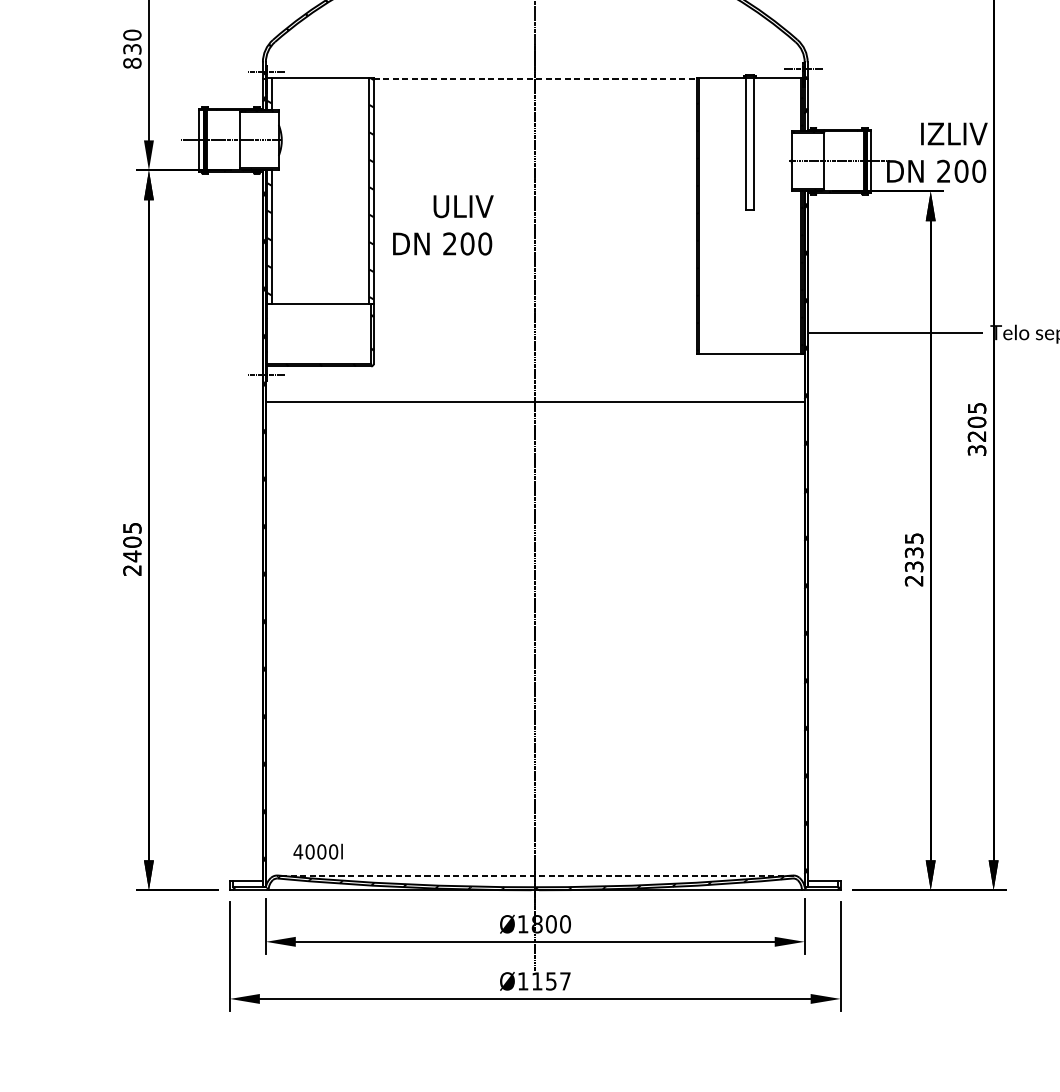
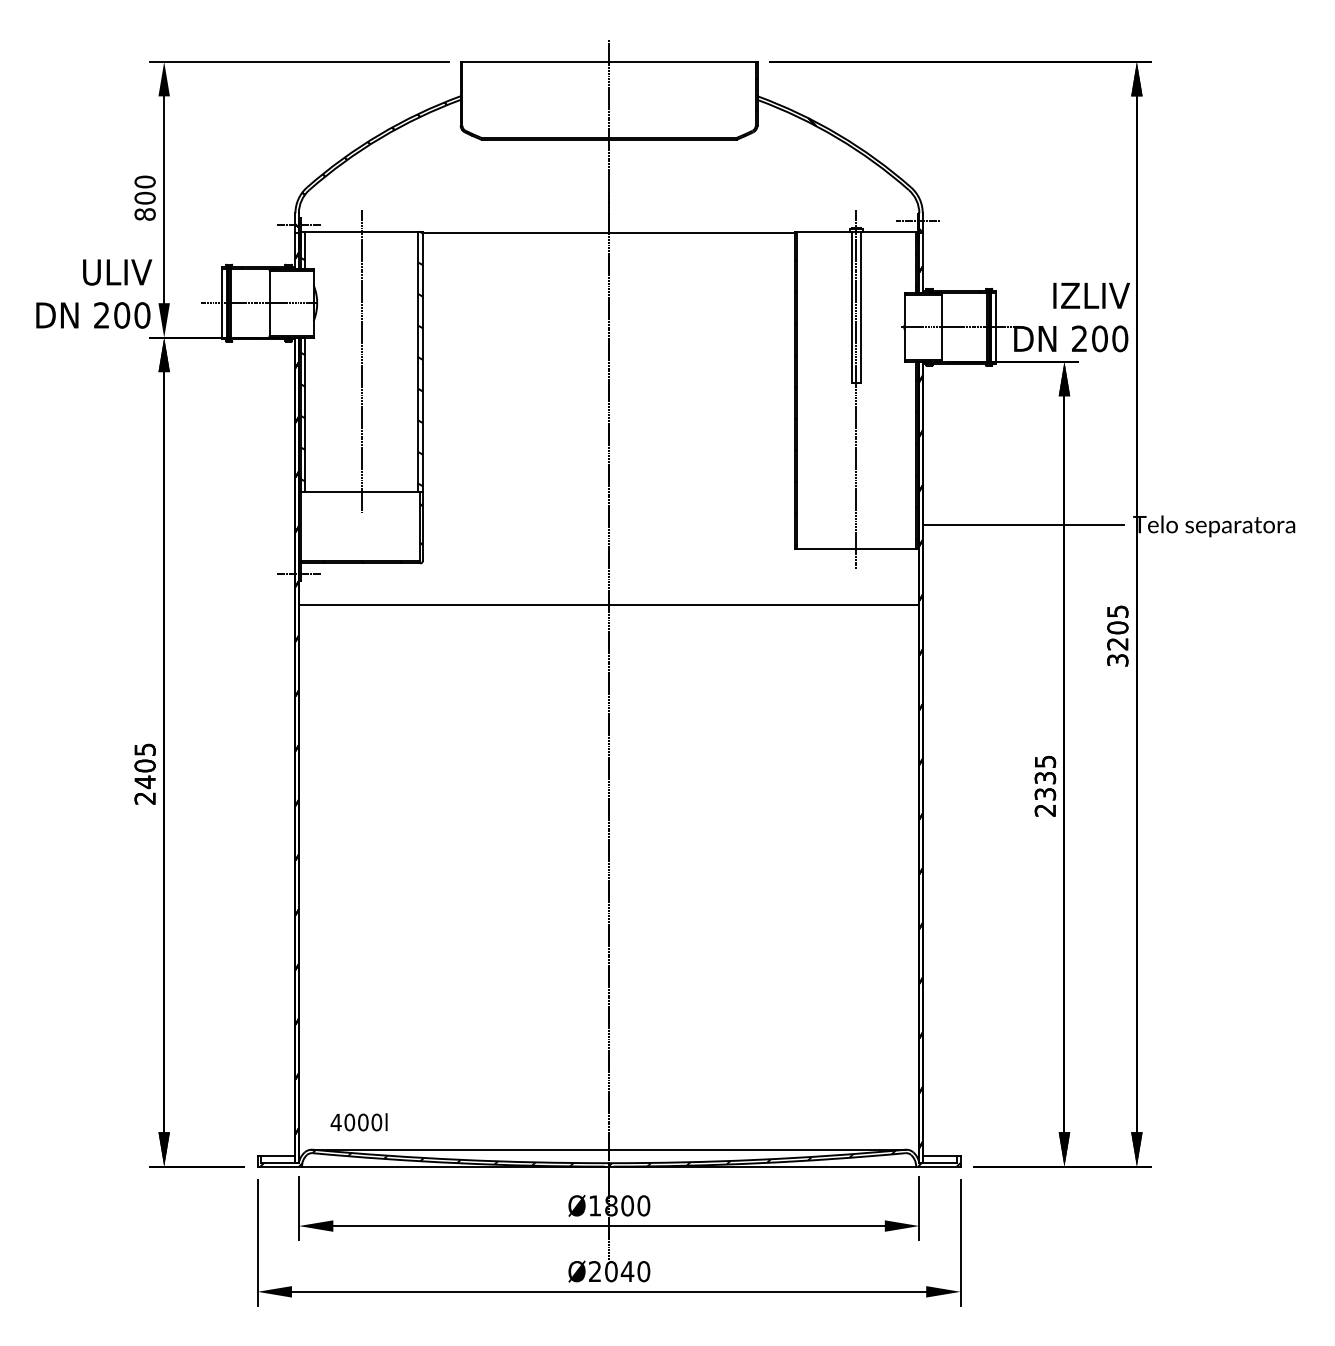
text: (131, 48) -> (144, 197), 830 -> 800
line: (535, 79) -> (609, 232), dashed -> solid
line: (320, 191) -> (361, 361), added
line: (750, 215) -> (856, 389), added
text: (443, 224) -> (94, 293), moved
line: (534, 875) -> (608, 1149), dashed -> solid
text: (544, 981) -> (619, 1271), Ø1157 -> Ø2040

